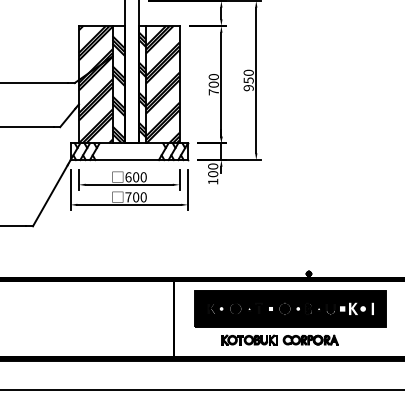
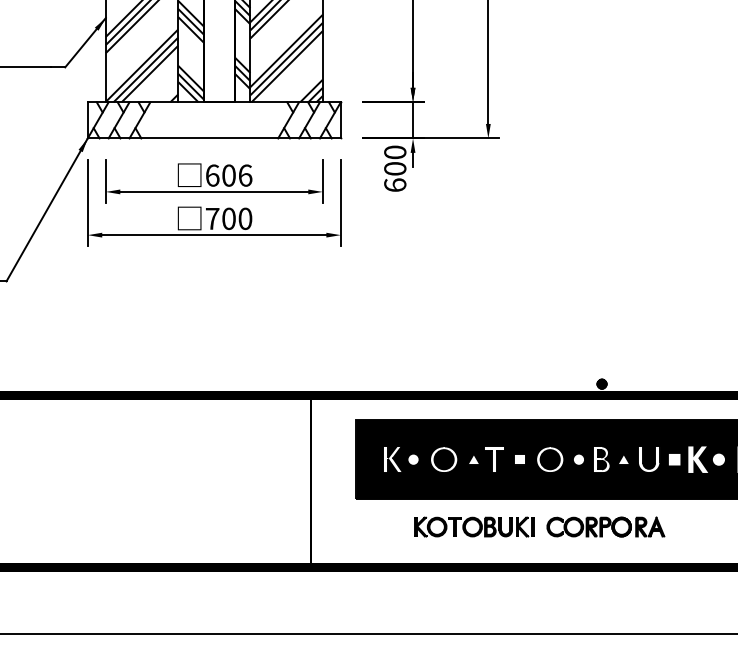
text: (143, 177) -> (244, 176), 600 -> 606
text: (213, 181) -> (396, 184), 100 -> 600

